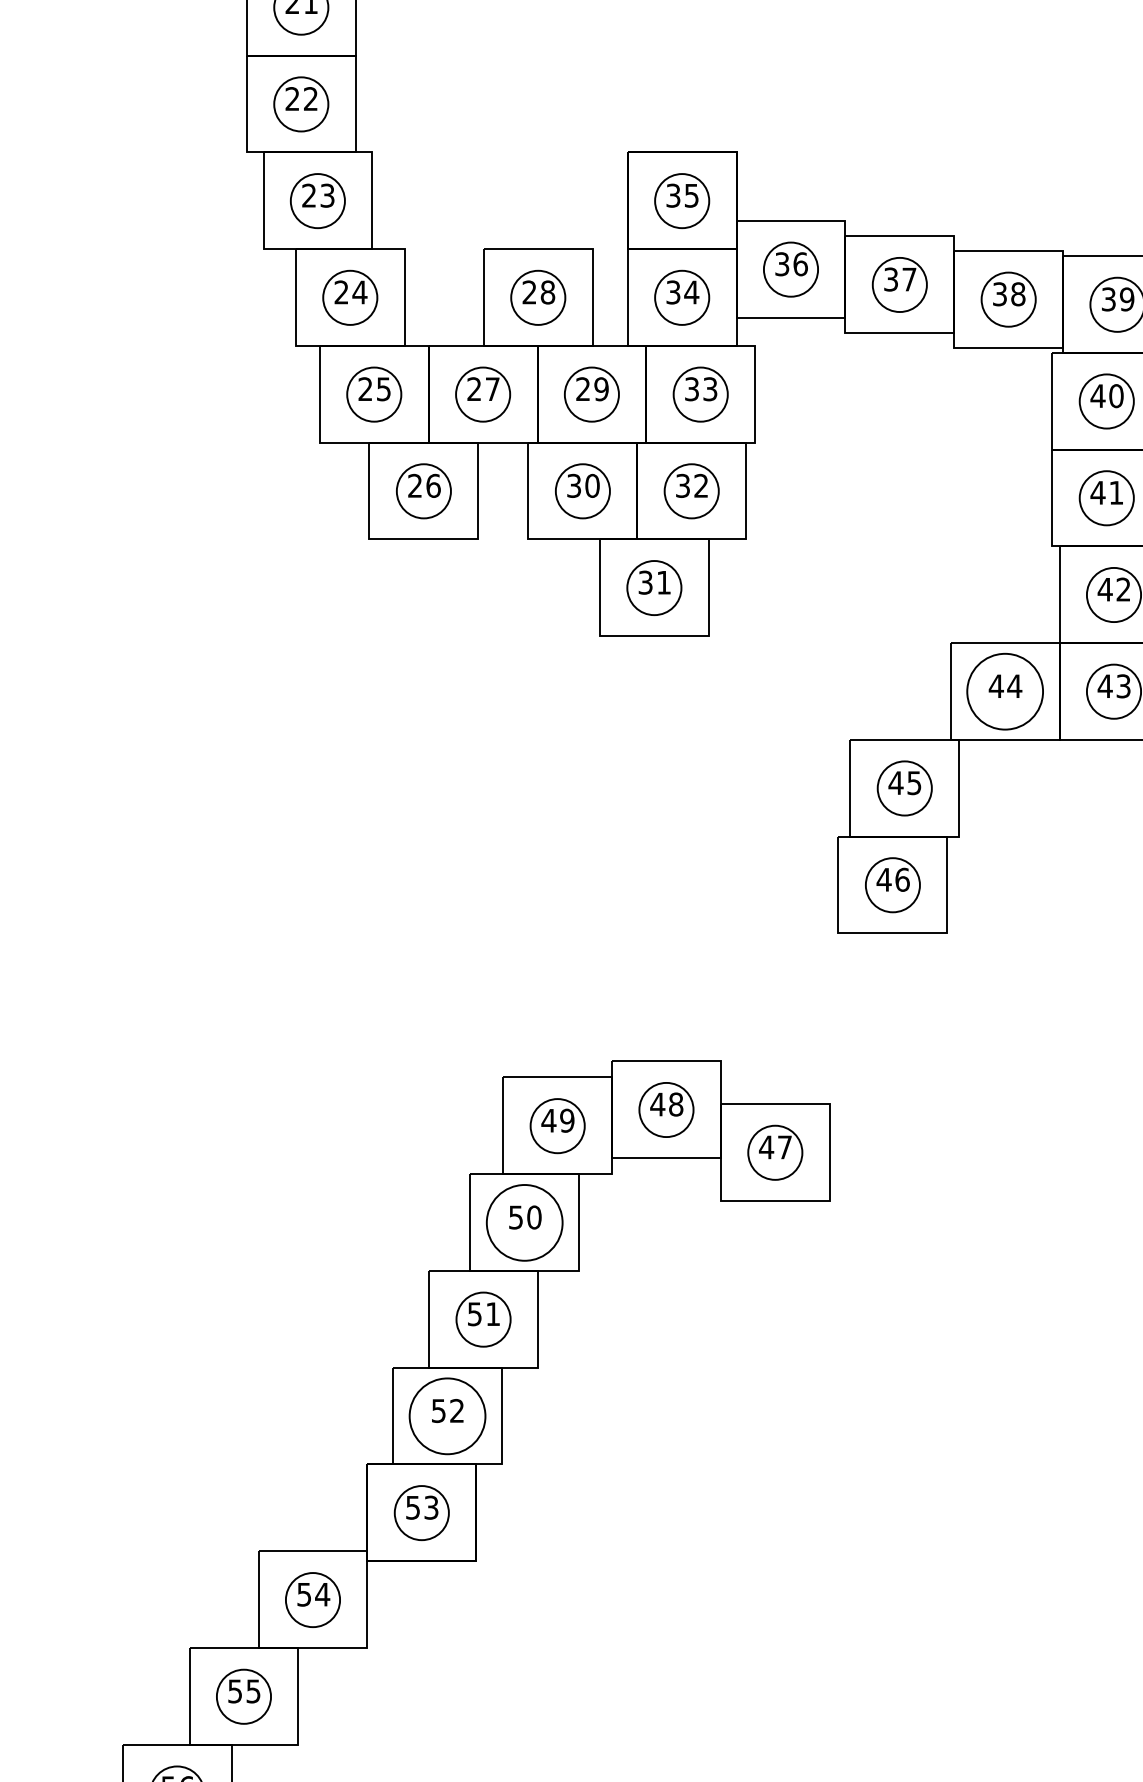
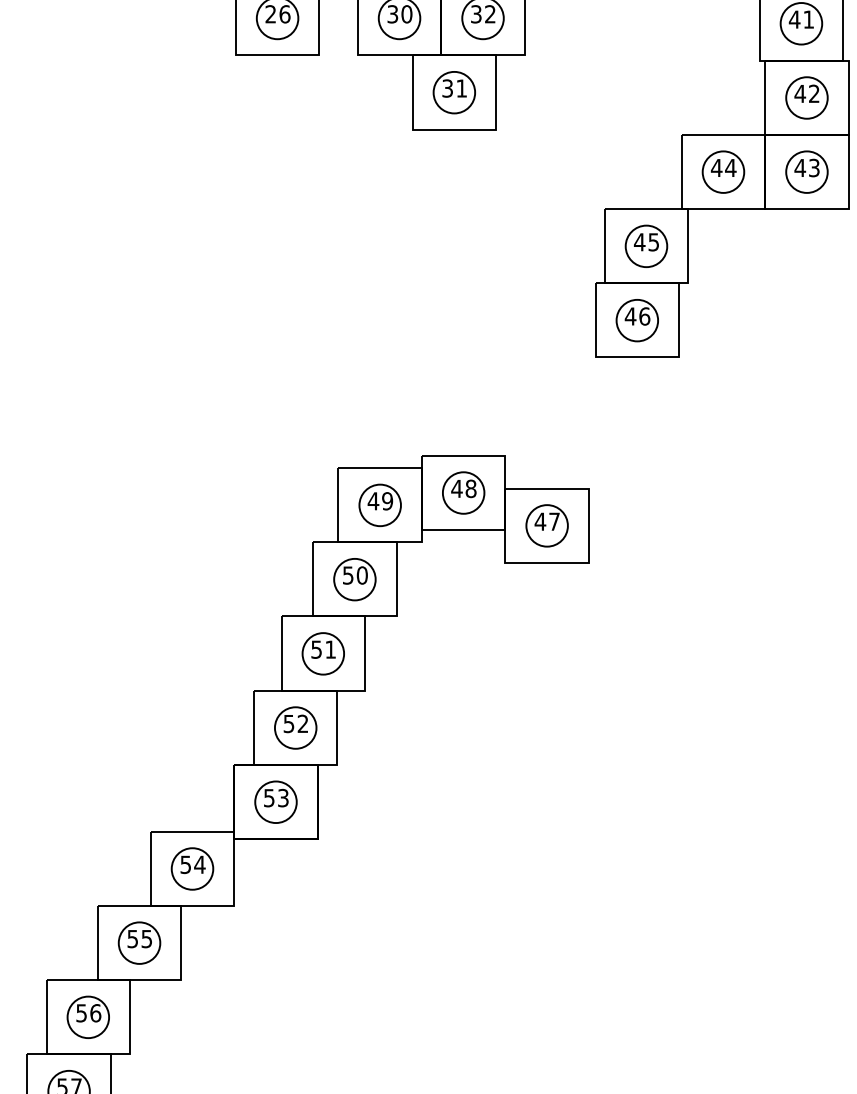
circle: (1005, 691) -> (723, 172), size x0.71
circle: (524, 1222) -> (354, 579), size x0.71
circle: (447, 1416) -> (295, 728), size x0.71

